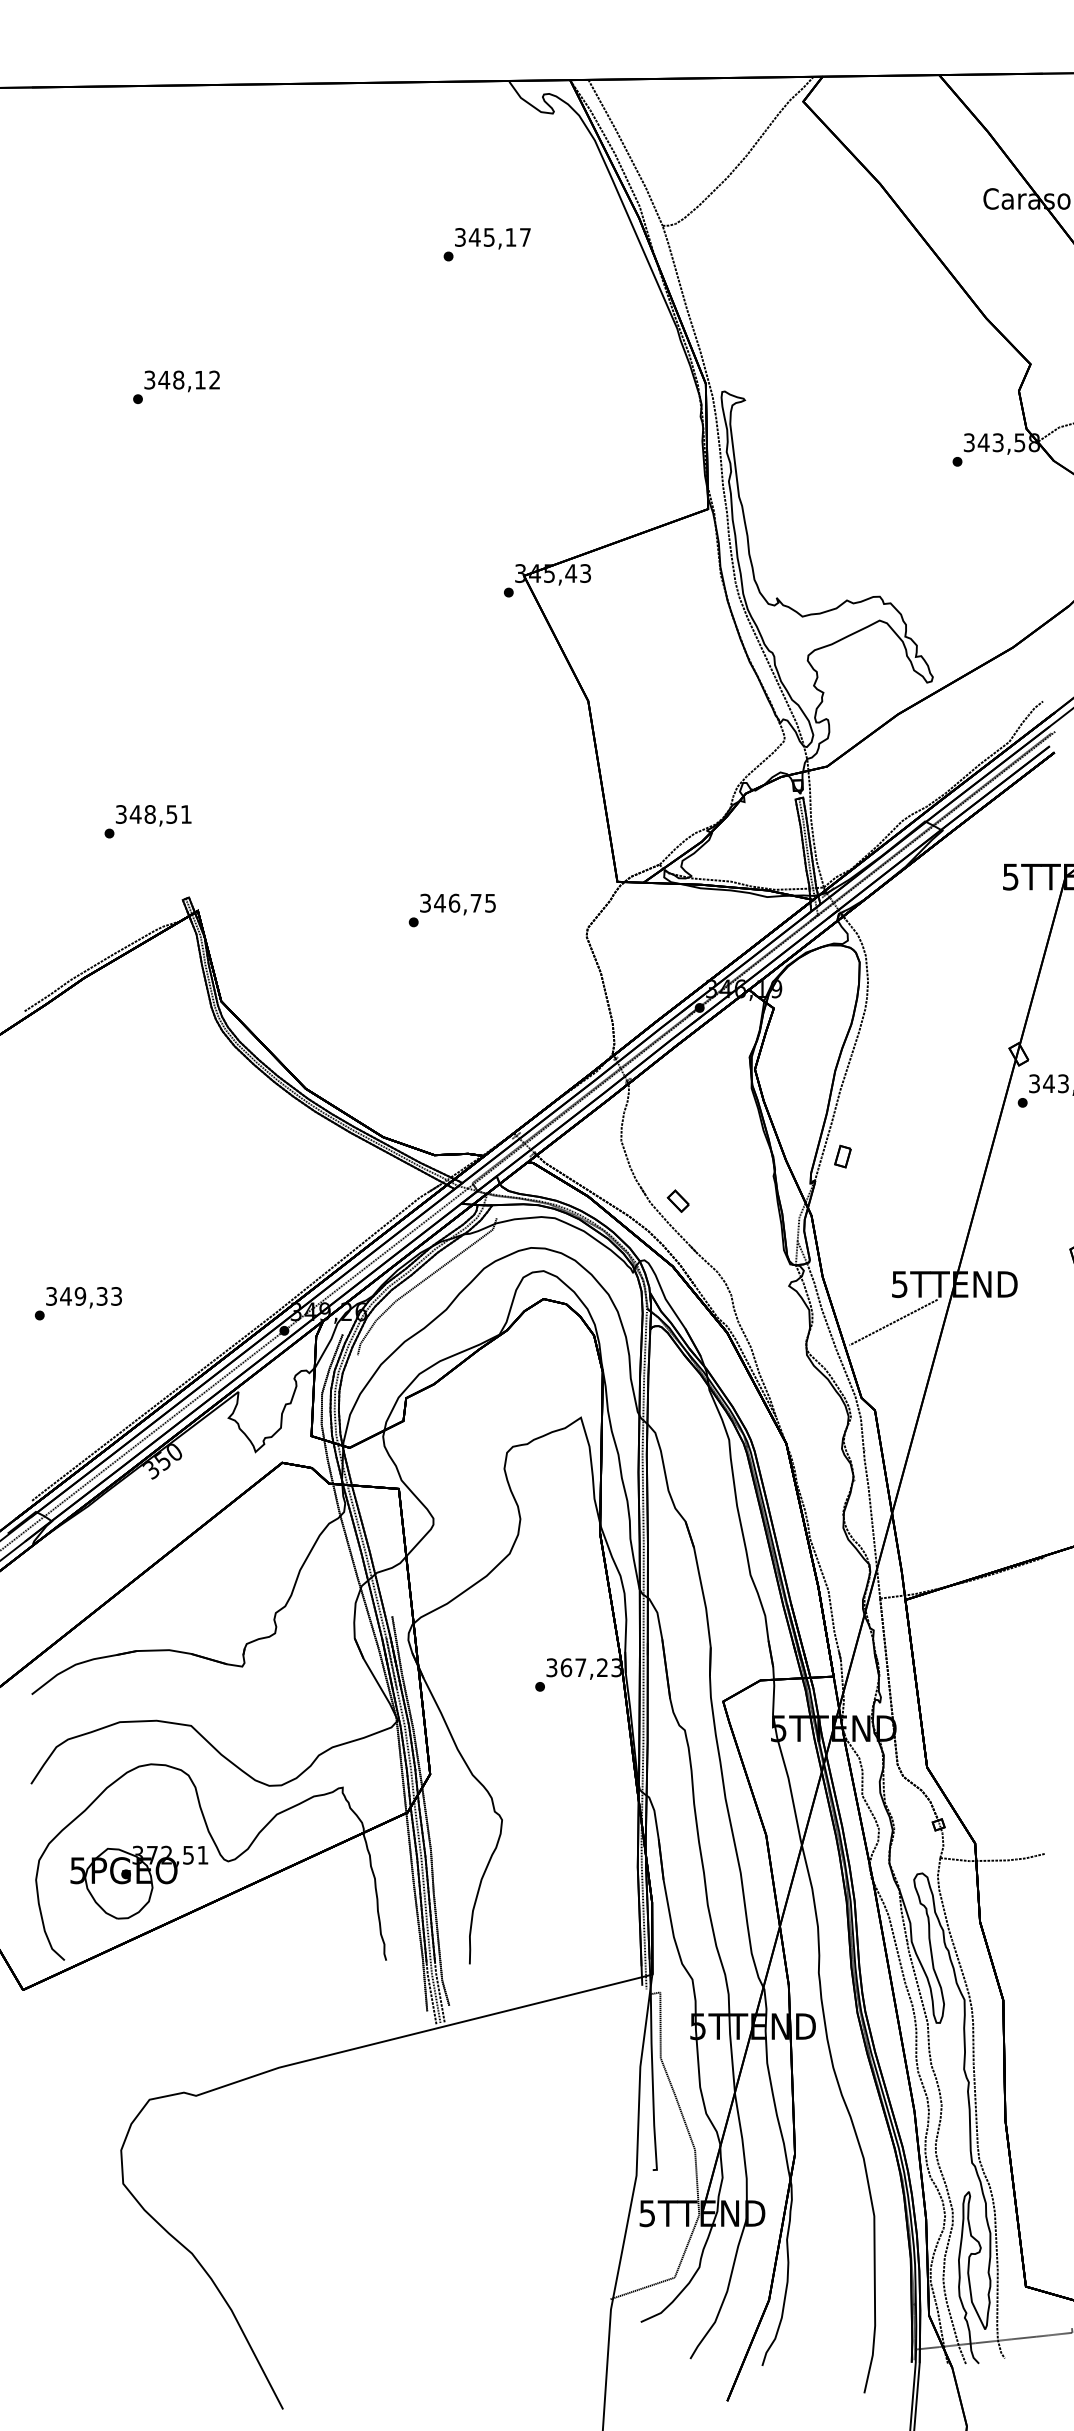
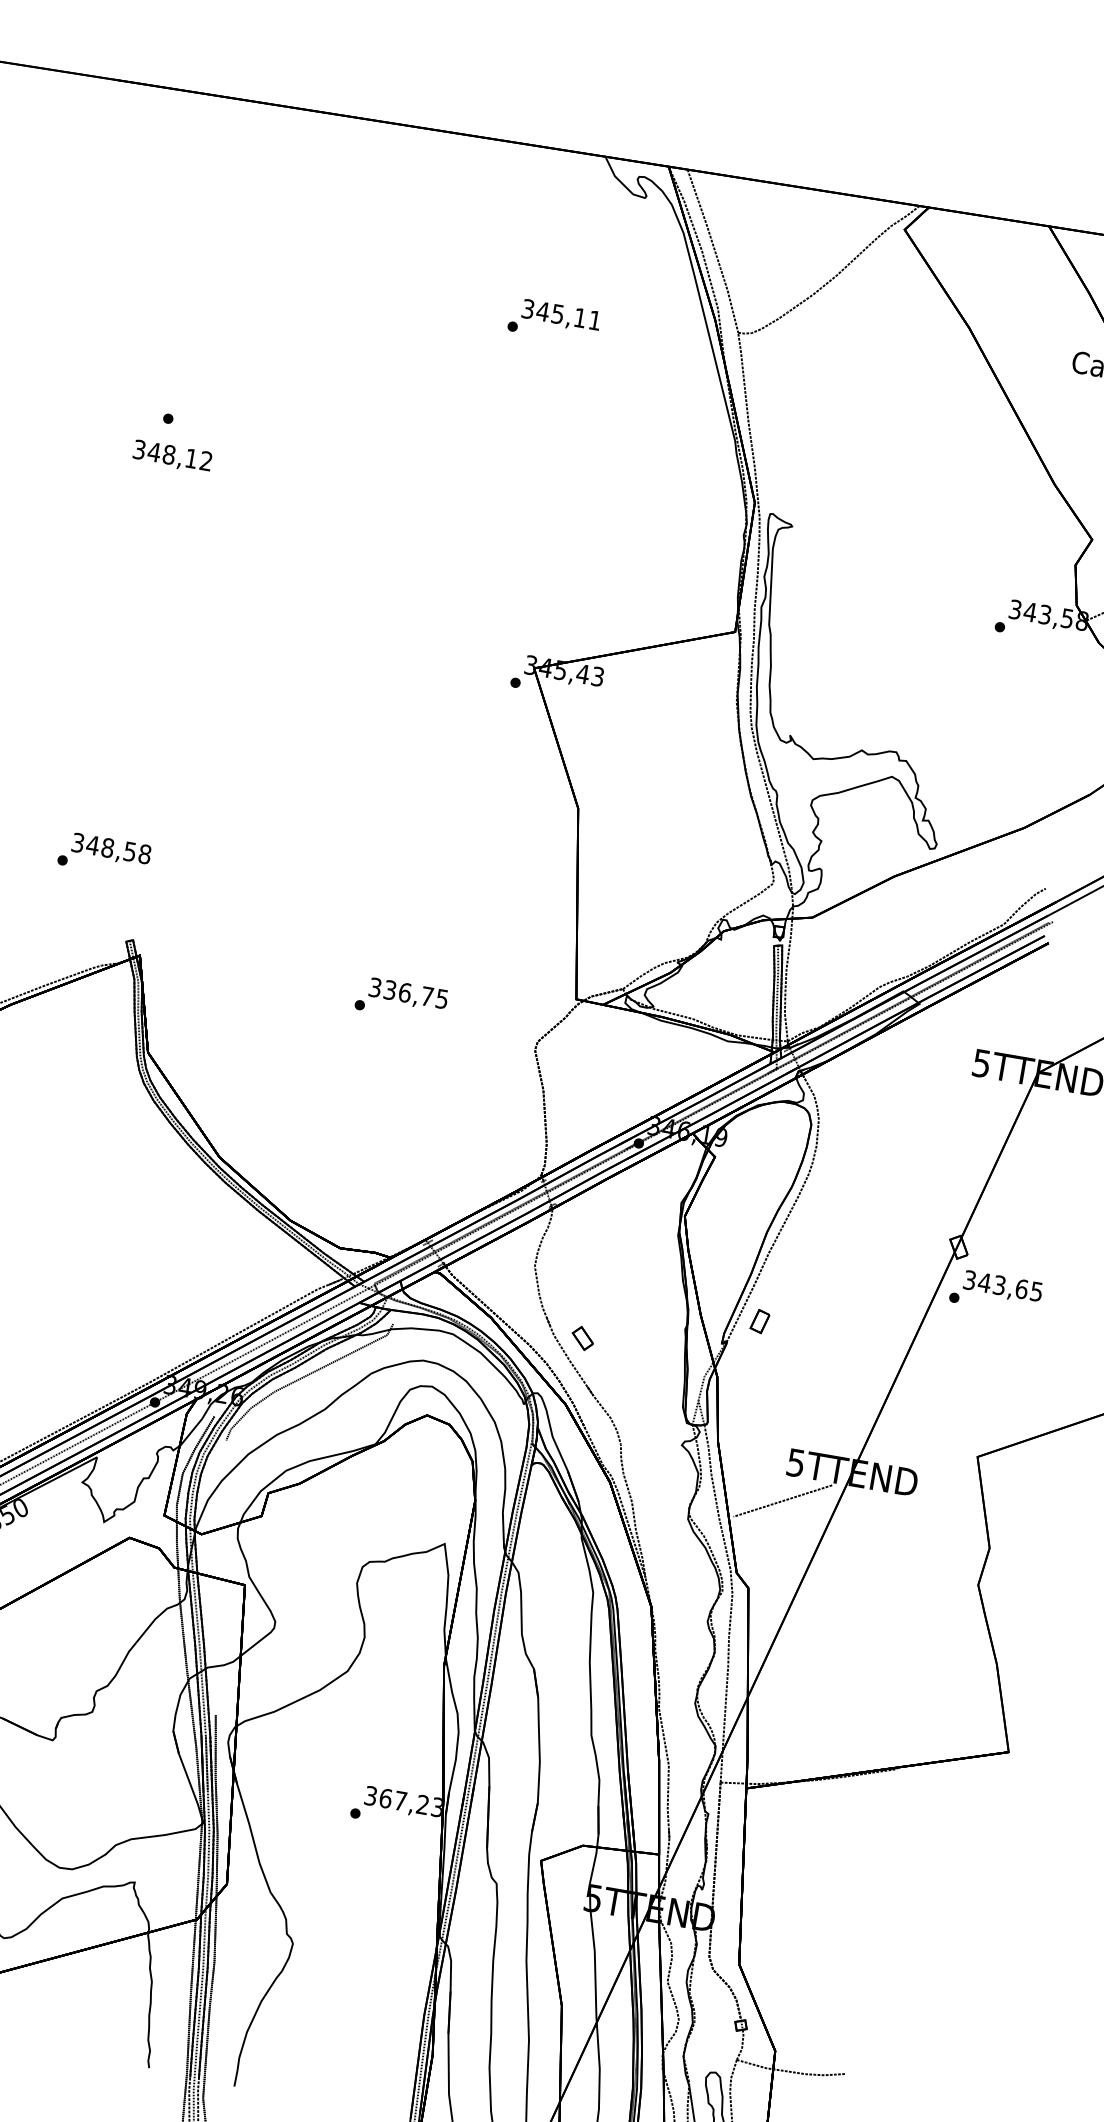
text: (525, 237) -> (595, 320), 345,17 -> 345,11
text: (181, 381) -> (171, 456), moved
text: (185, 814) -> (144, 854), 348,51 -> 348,58
text: (439, 902) -> (389, 989), 346,75 -> 336,75

